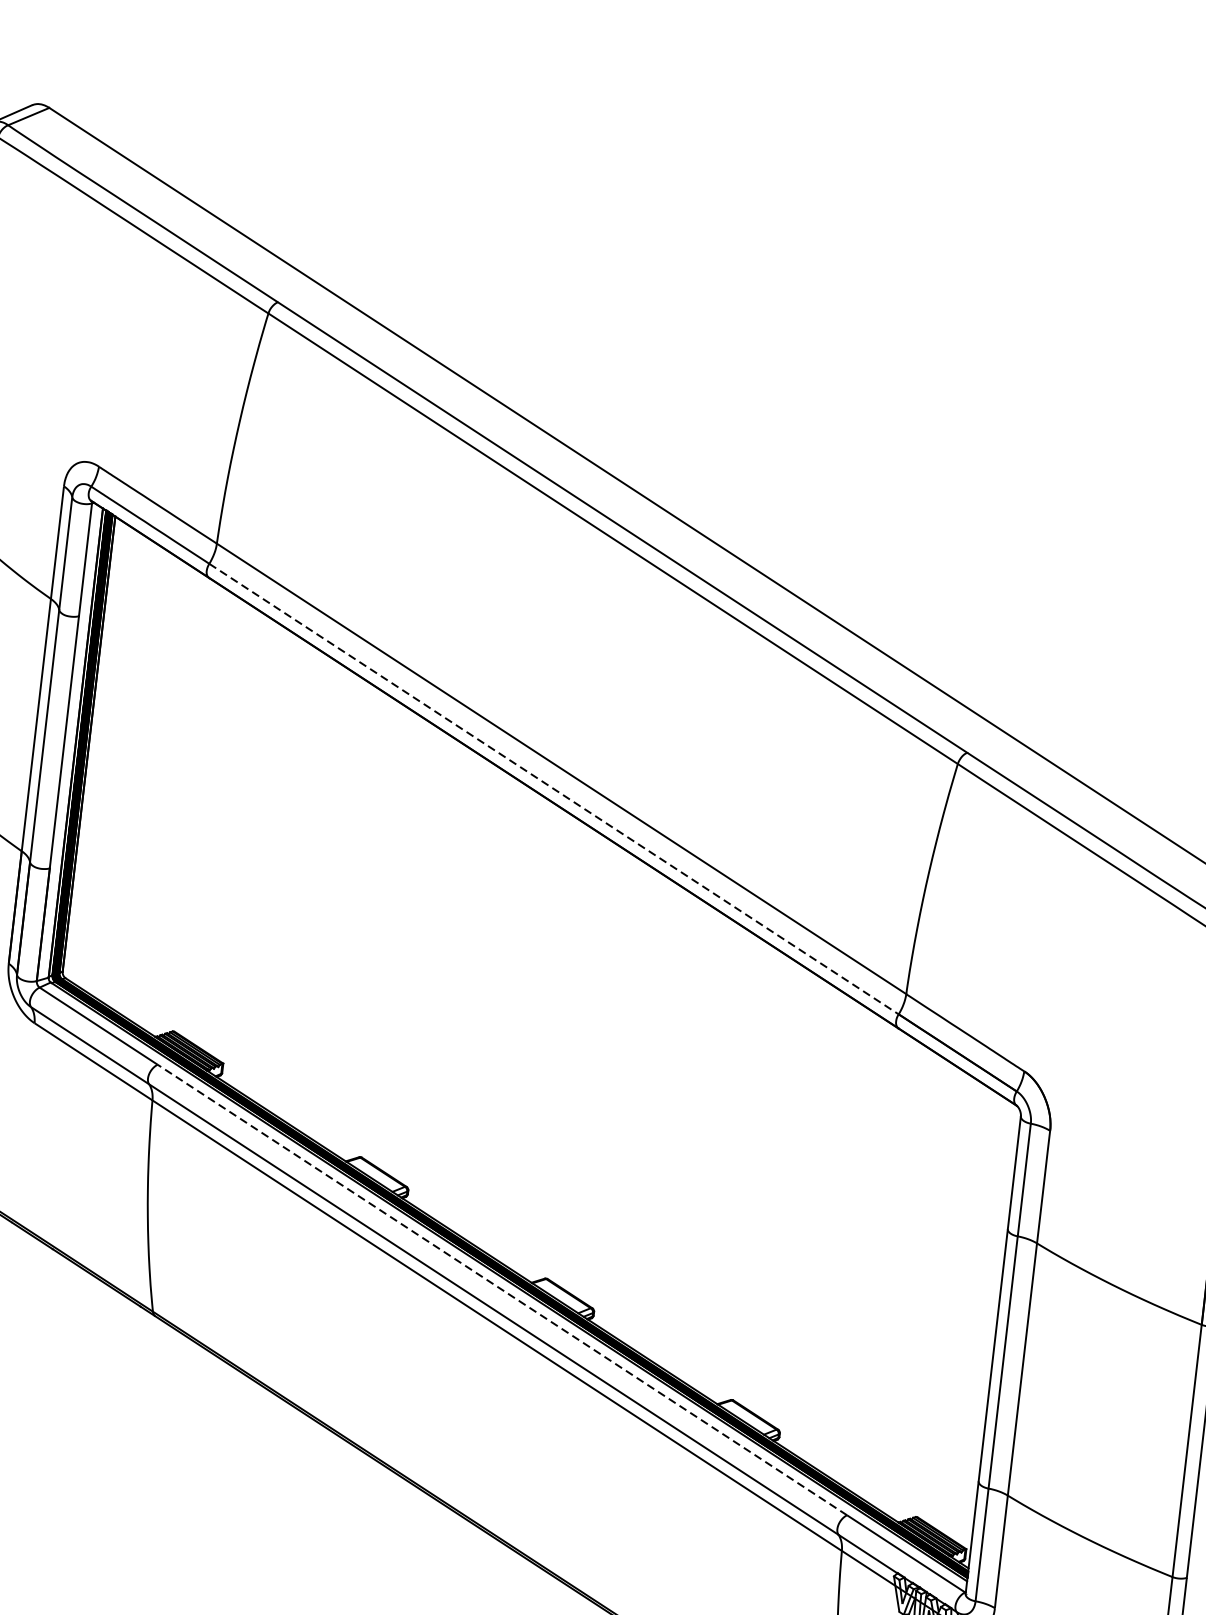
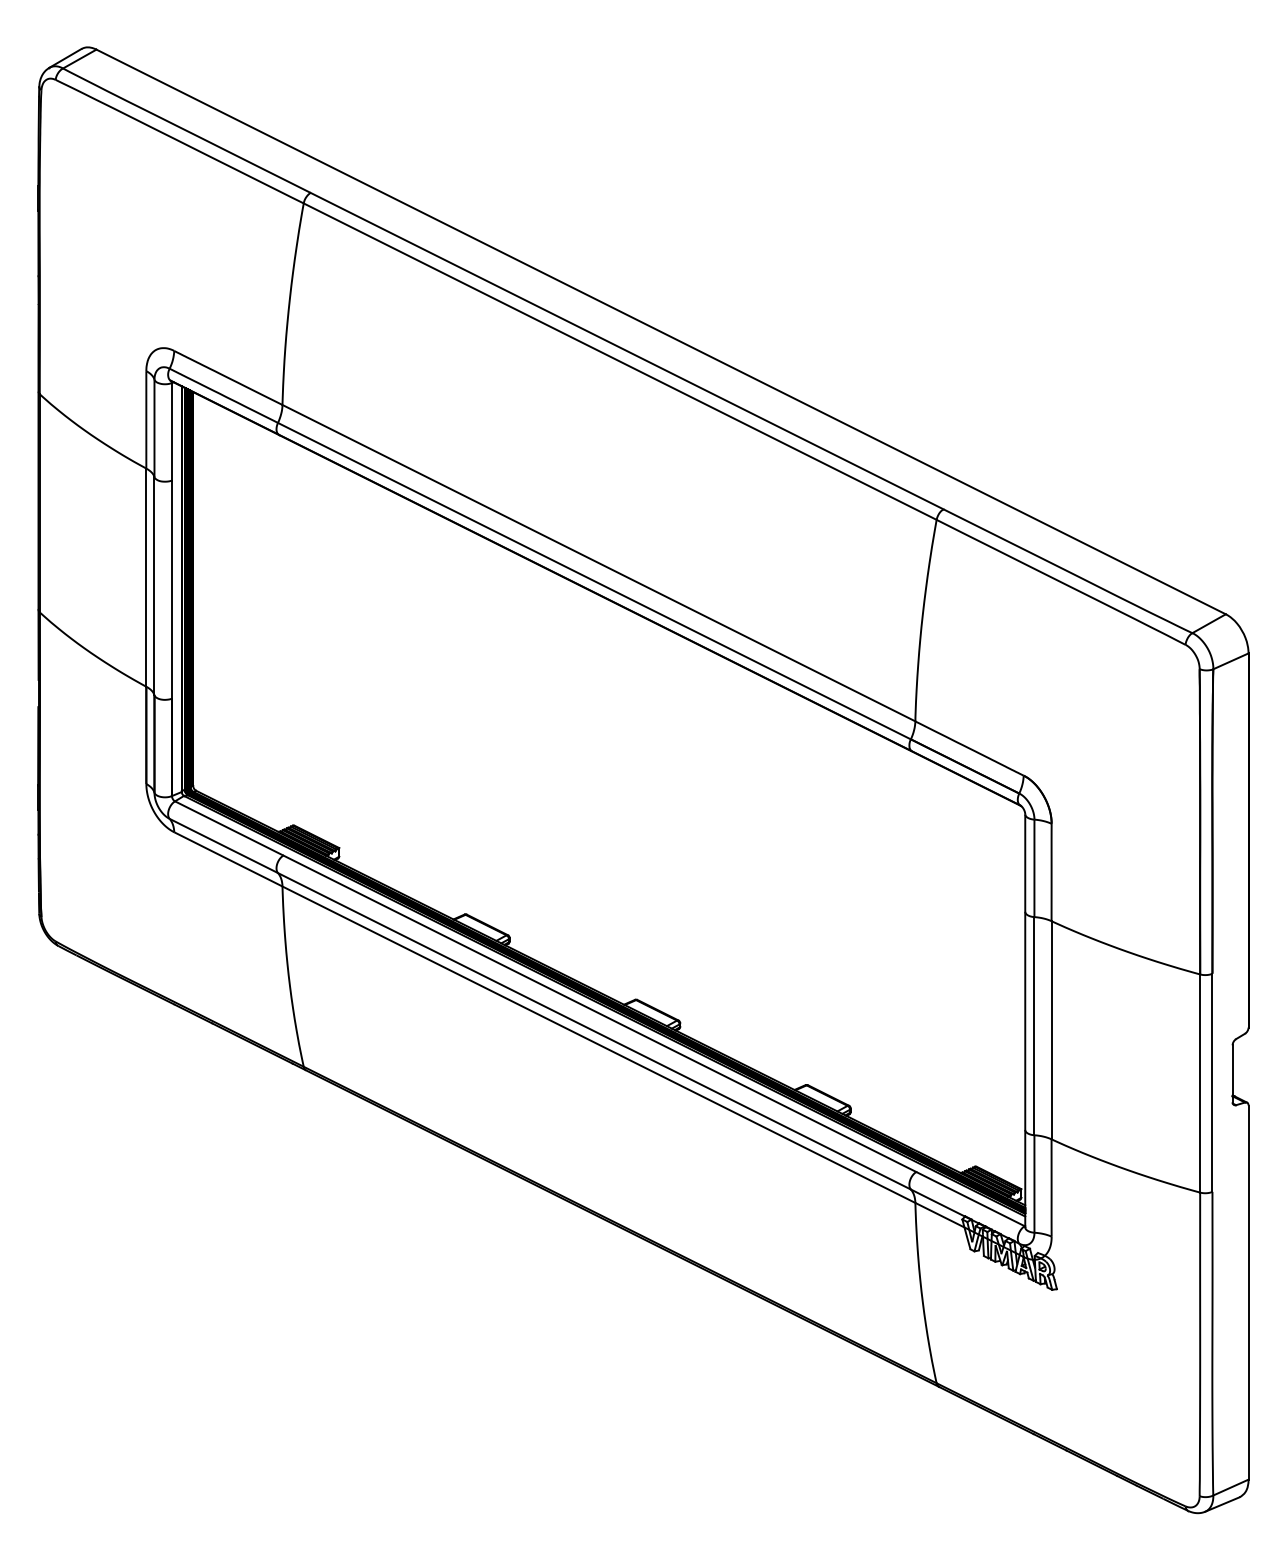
line: (554, 789) -> (594, 581), dashed -> solid
line: (502, 1289) -> (599, 1013), dashed -> solid

